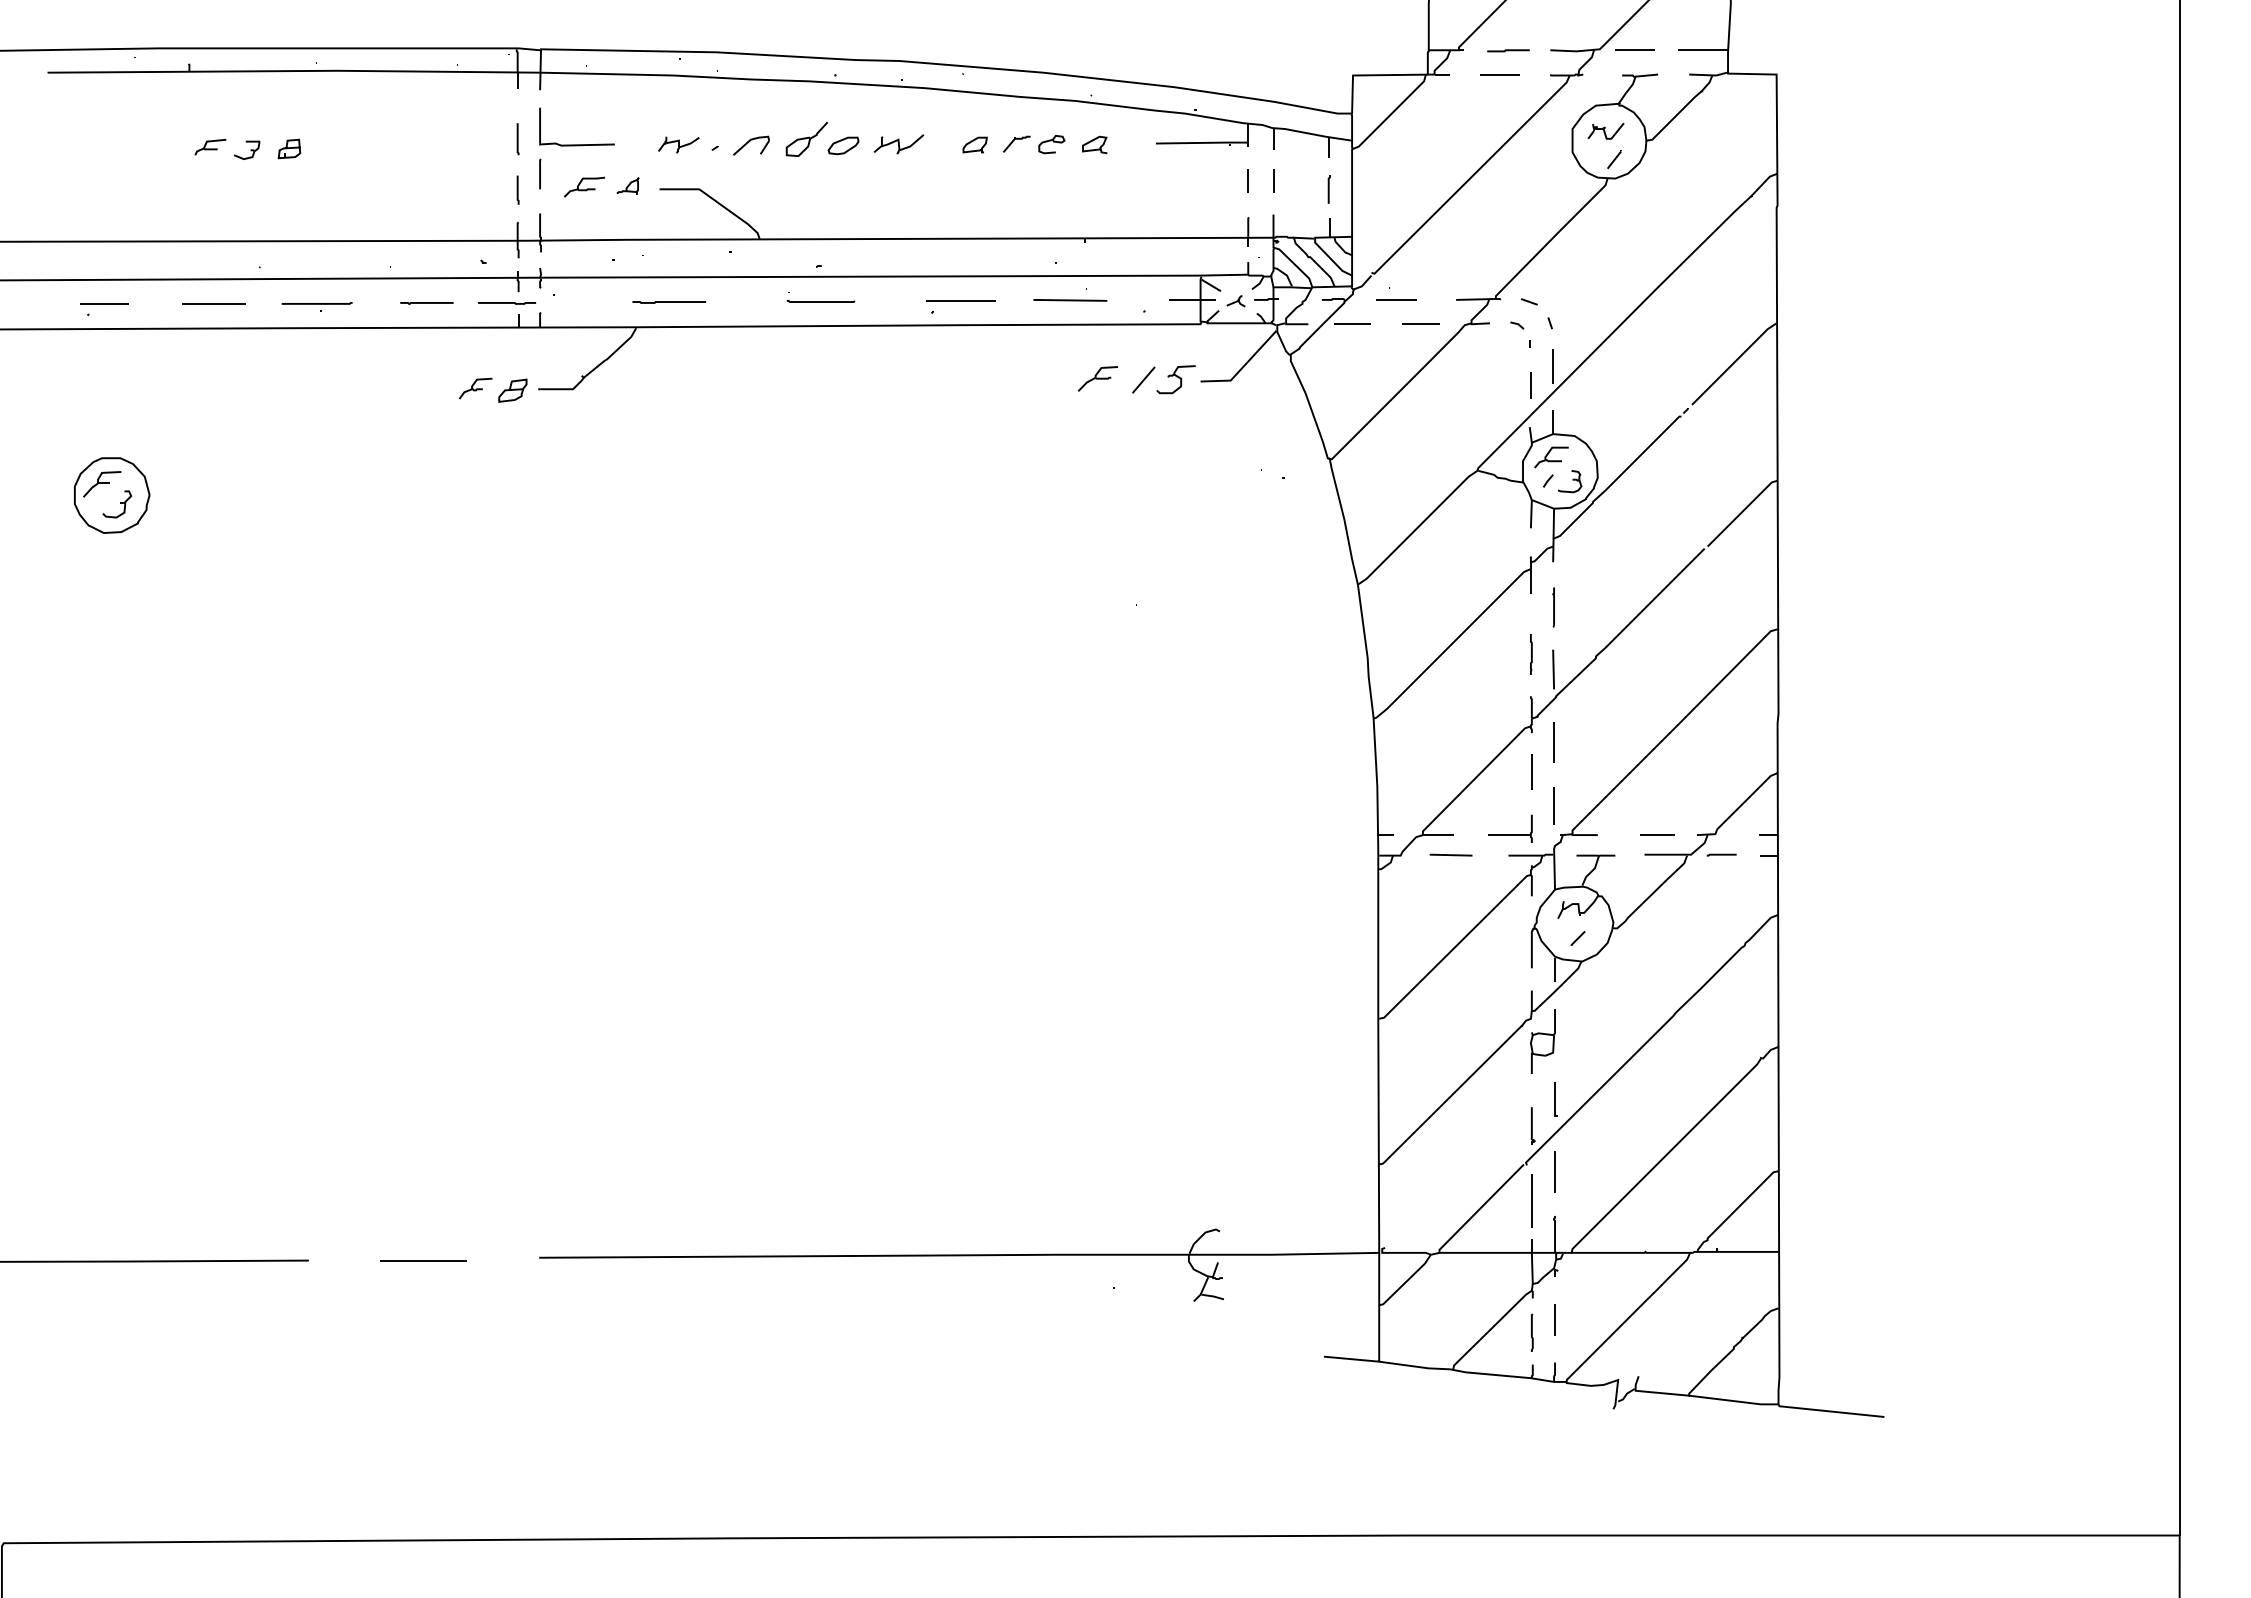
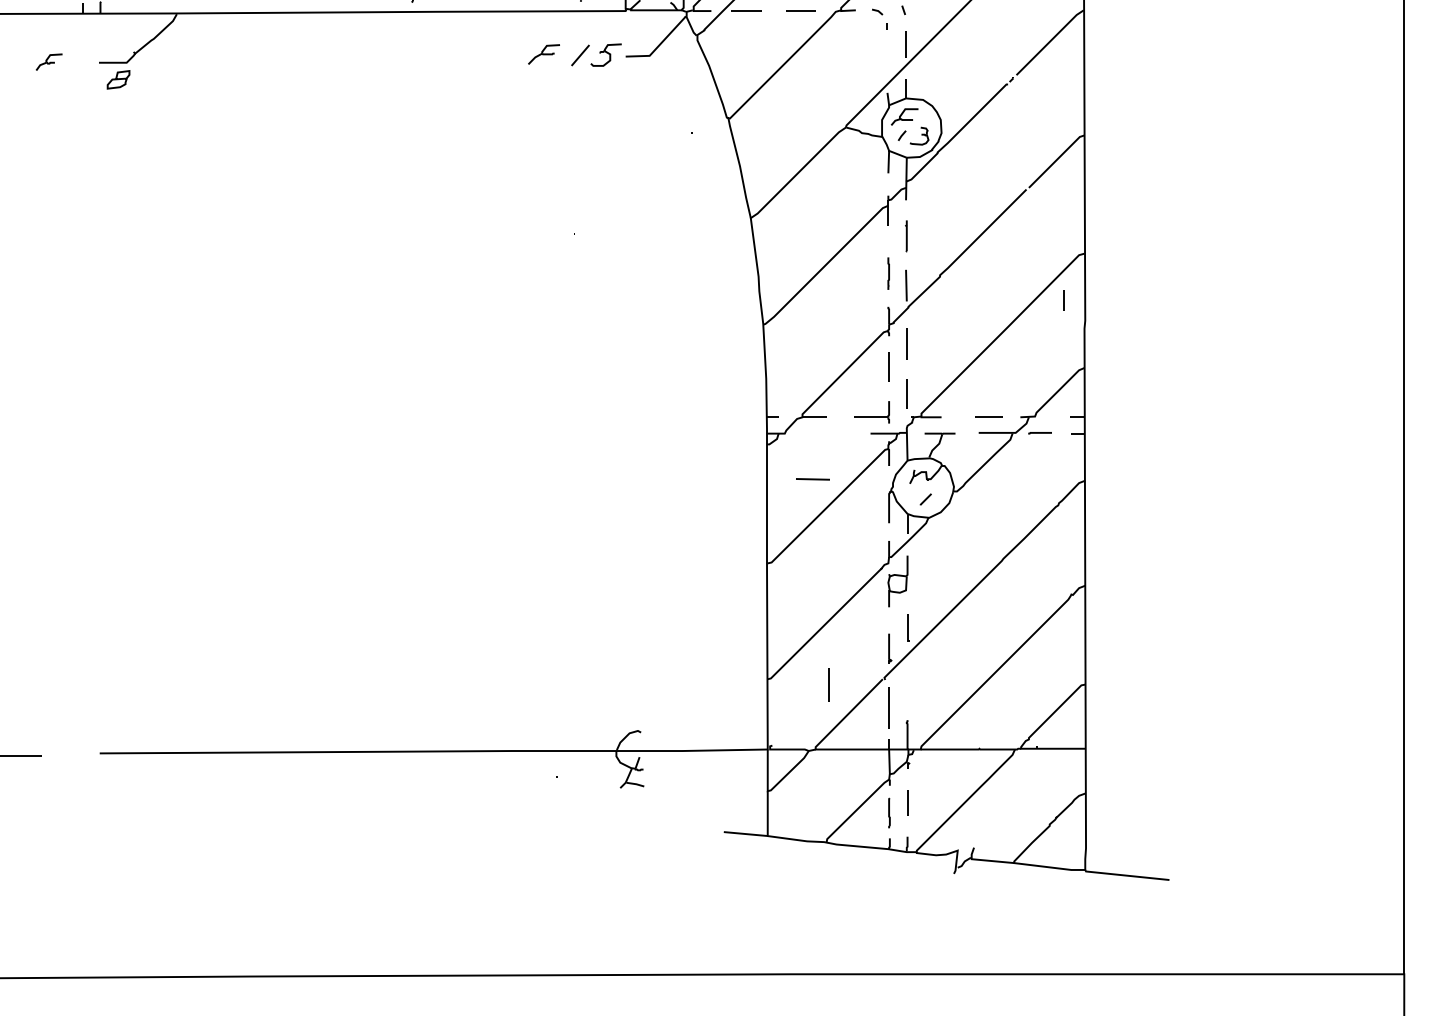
line: (1530, 385) -> (1063, 300), moved
part: (512, 390) -> (118, 79), moved
line: (1450, 854) -> (812, 478), moved
line: (1554, 1171) -> (828, 684), moved

